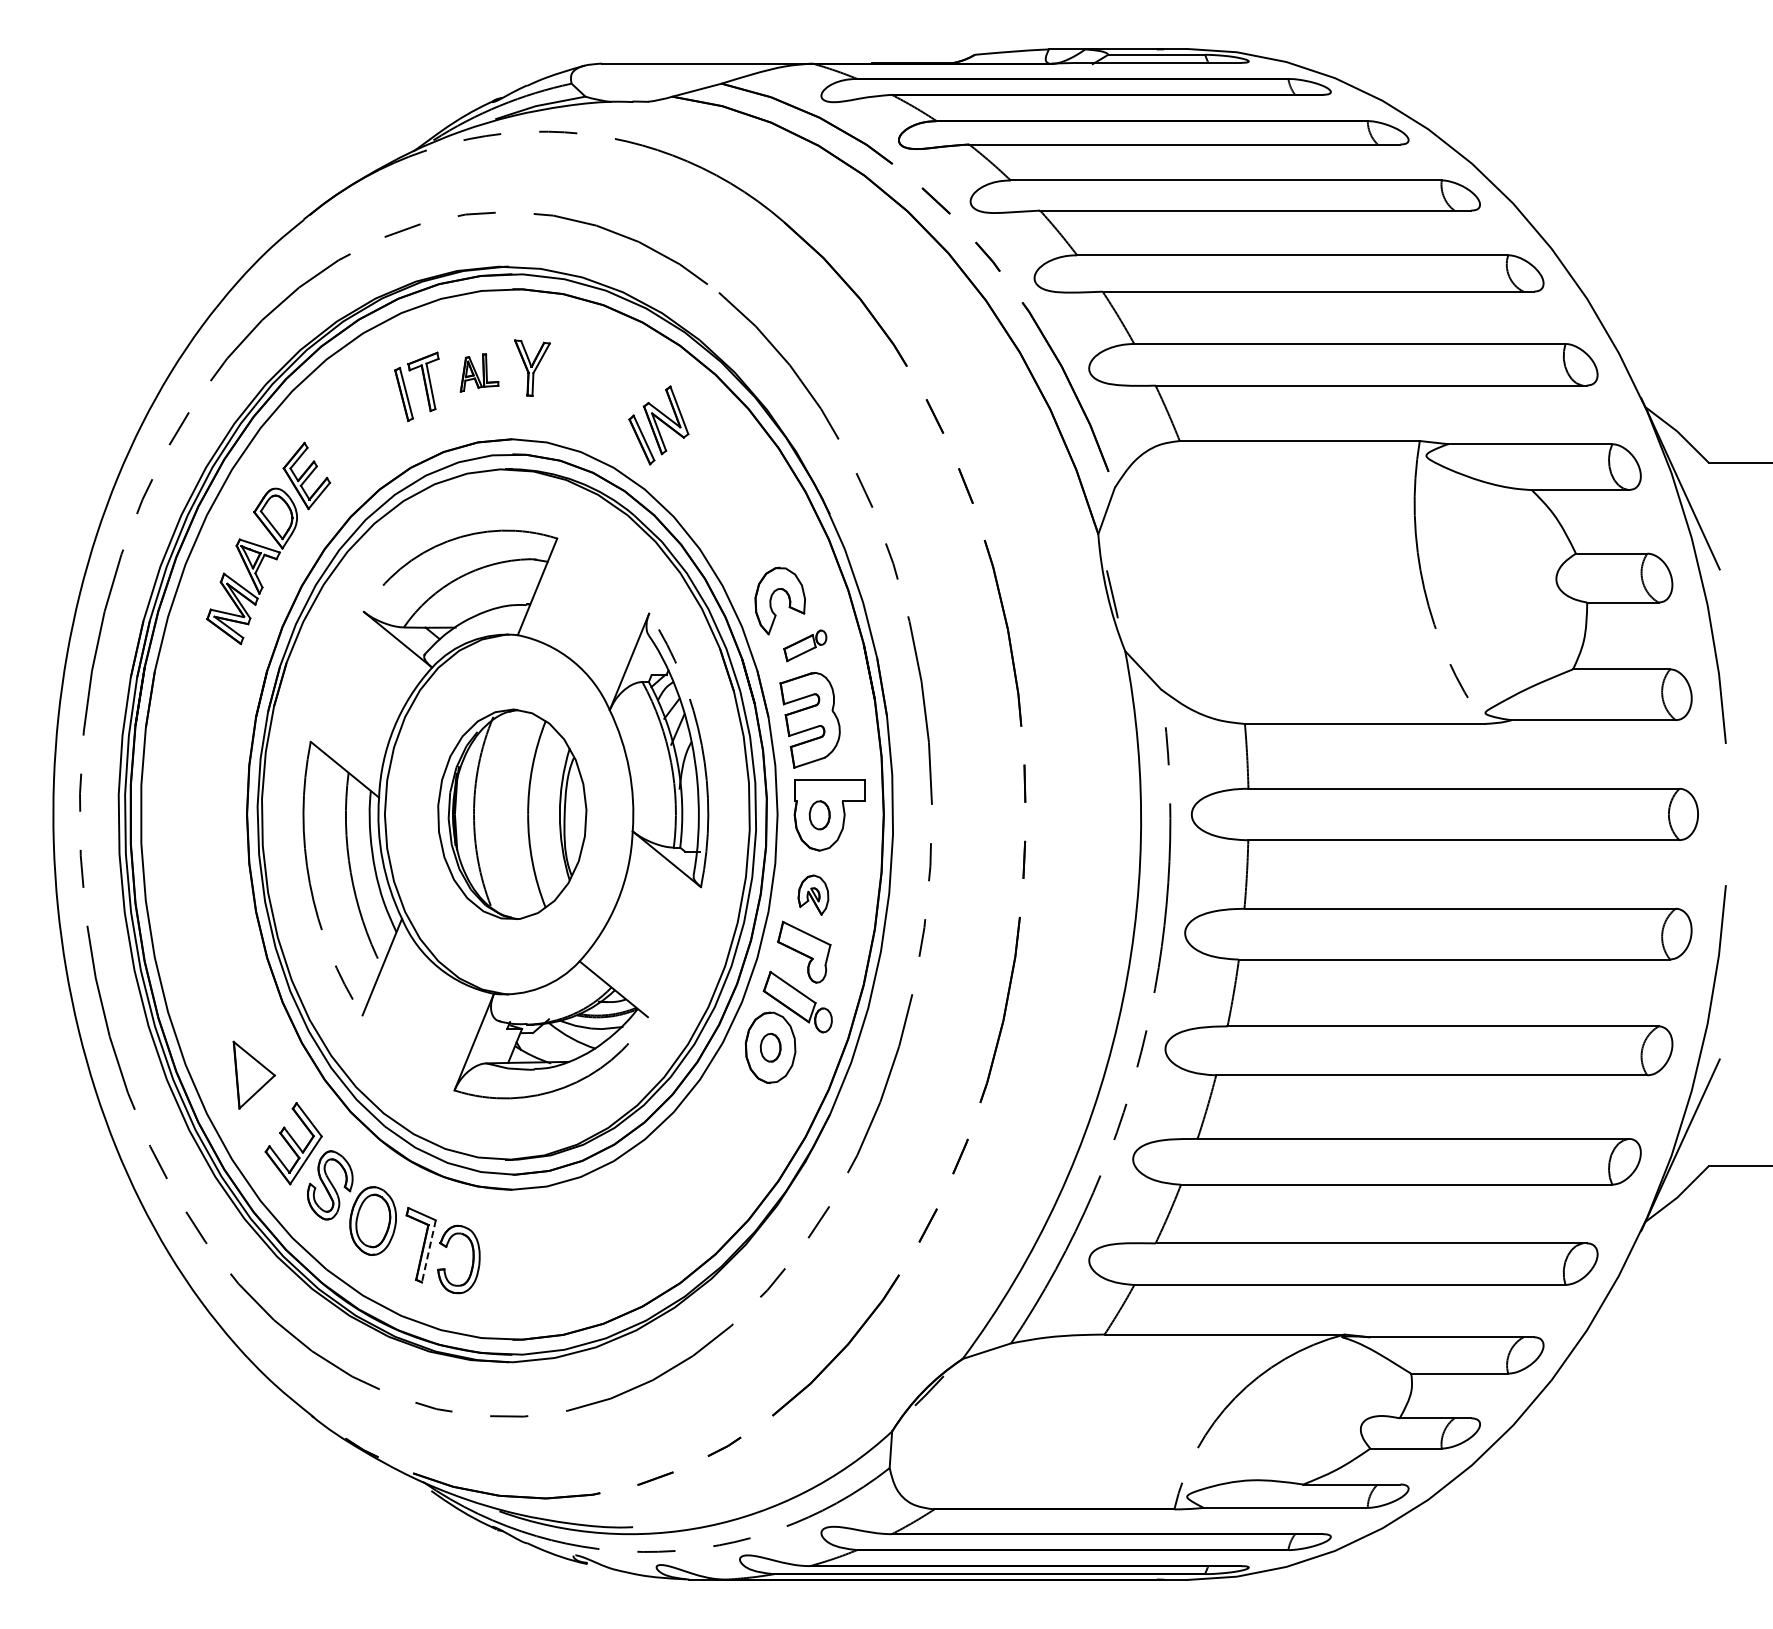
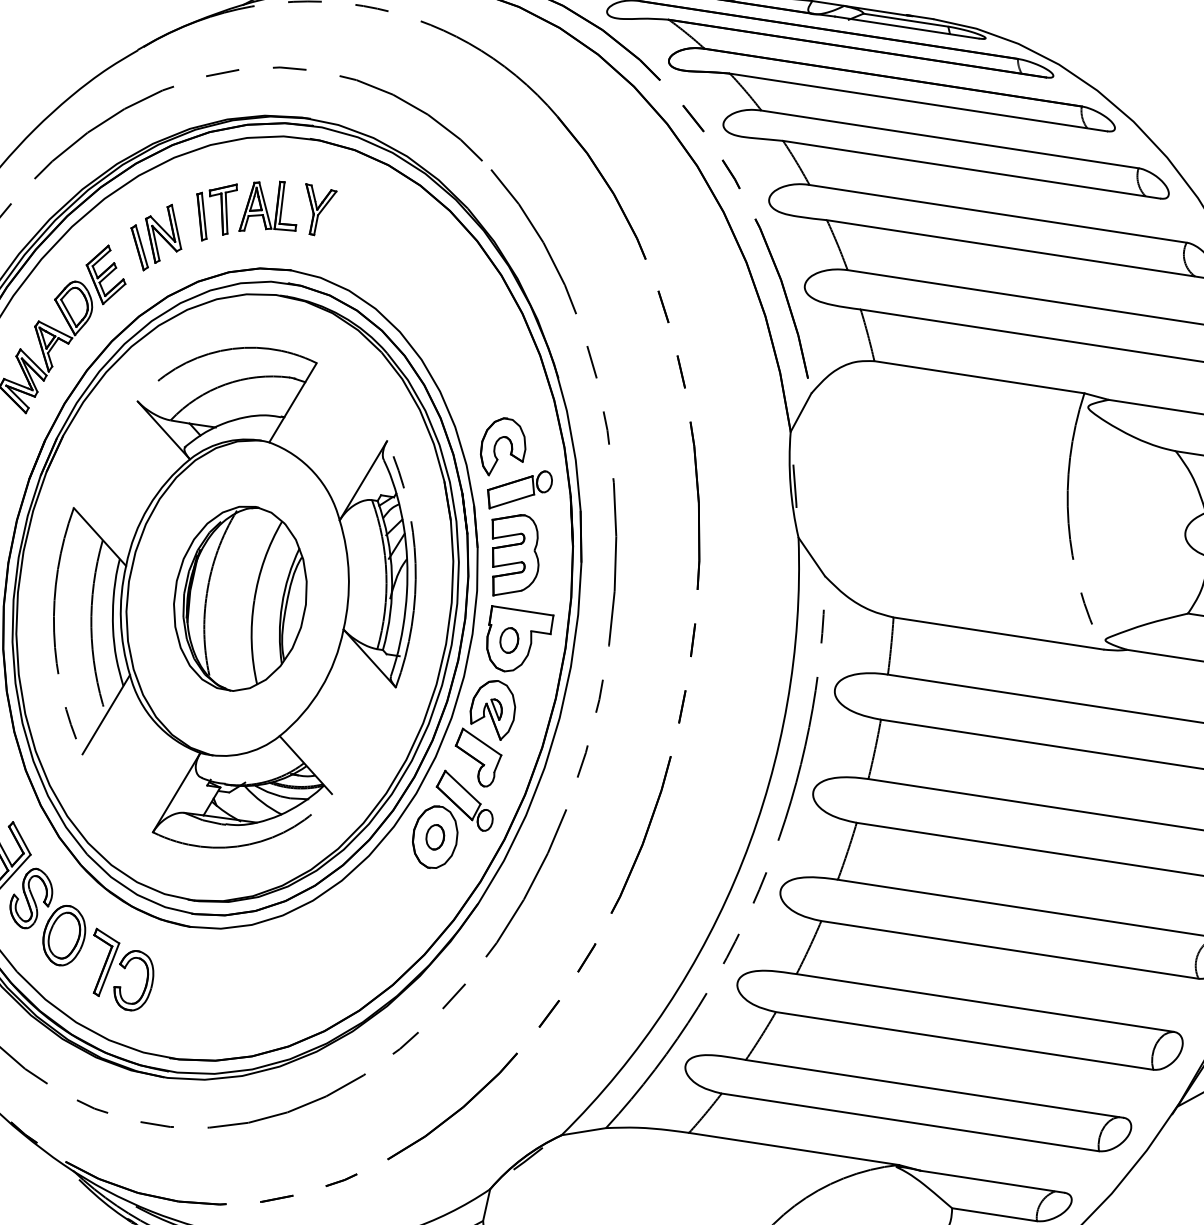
part: (479, 372) -> (270, 207), size x1.67
part: (658, 425) -> (156, 237), moved
part: (805, 645) -> (519, 489), size x1.67
part: (813, 894) -> (493, 708), size x1.67
line: (428, 1251) -> (108, 969), dashed -> solid

